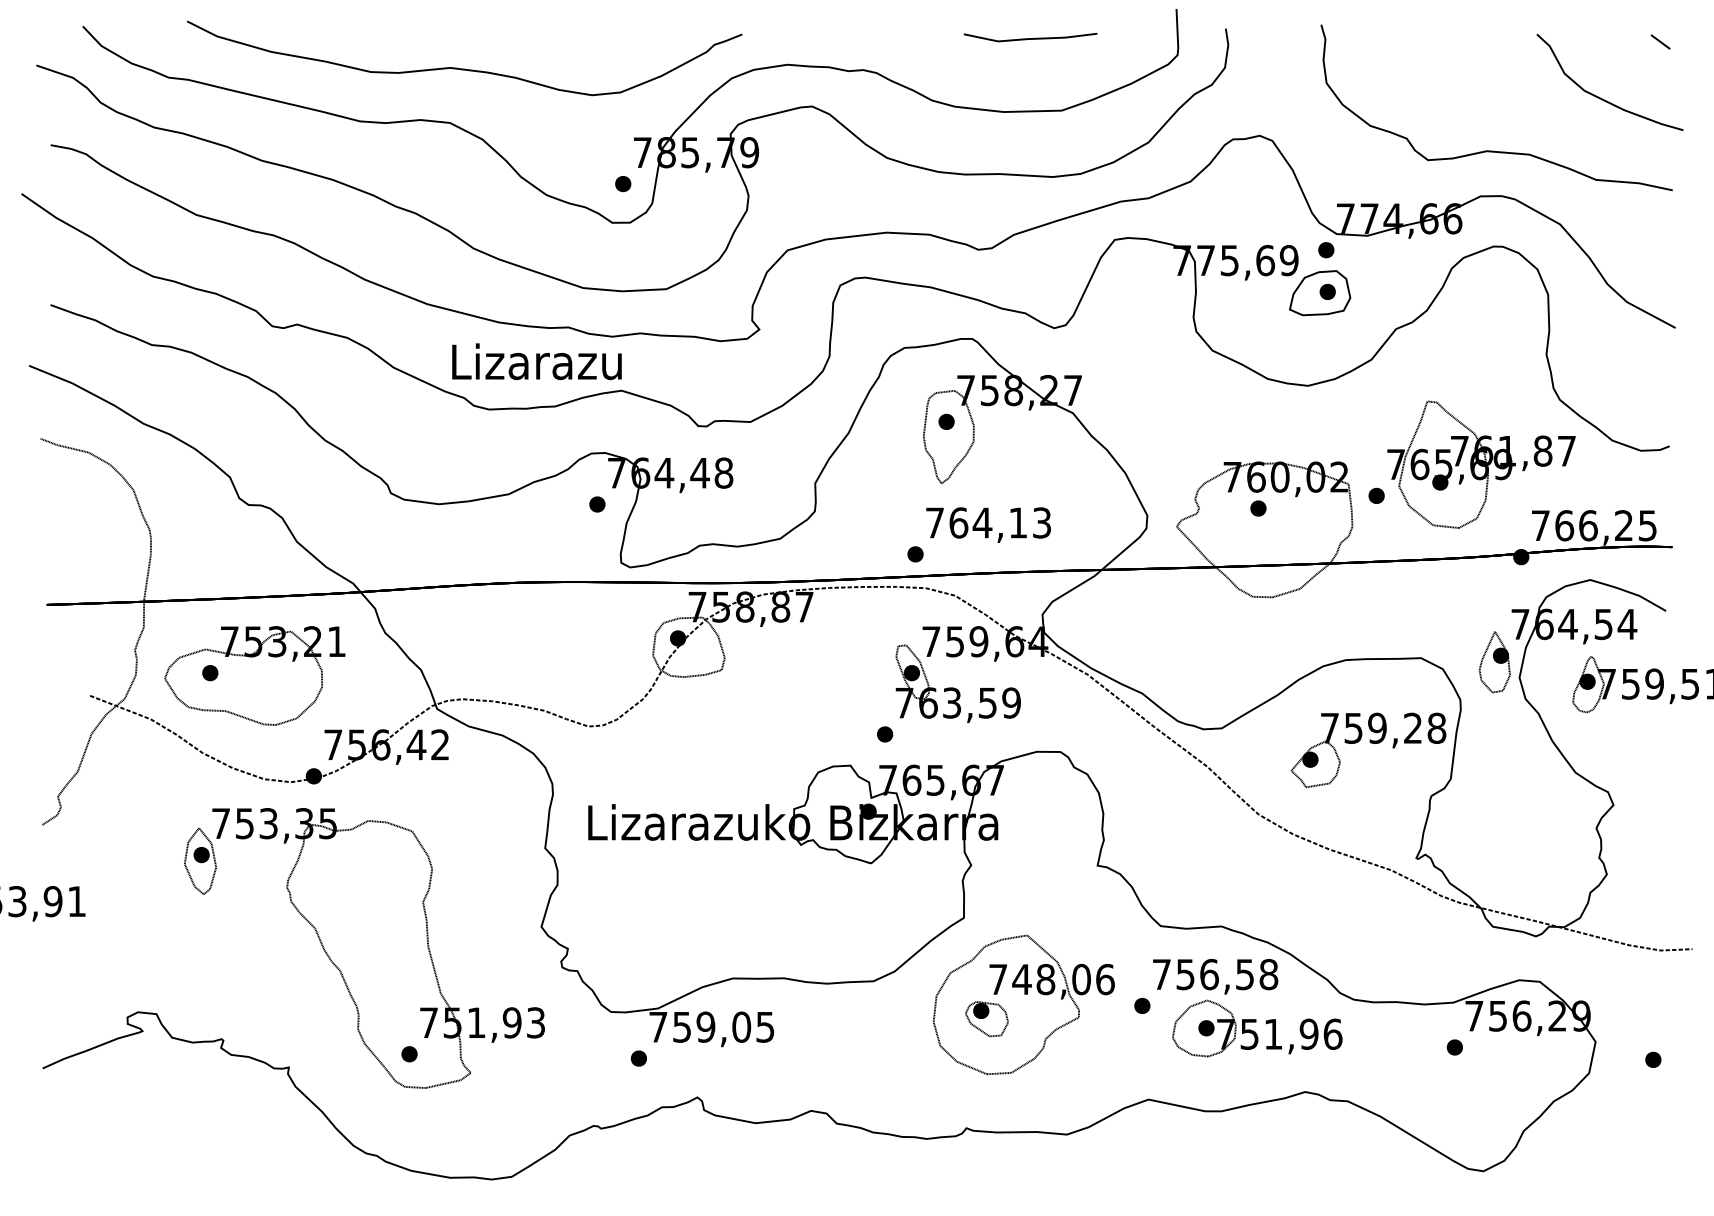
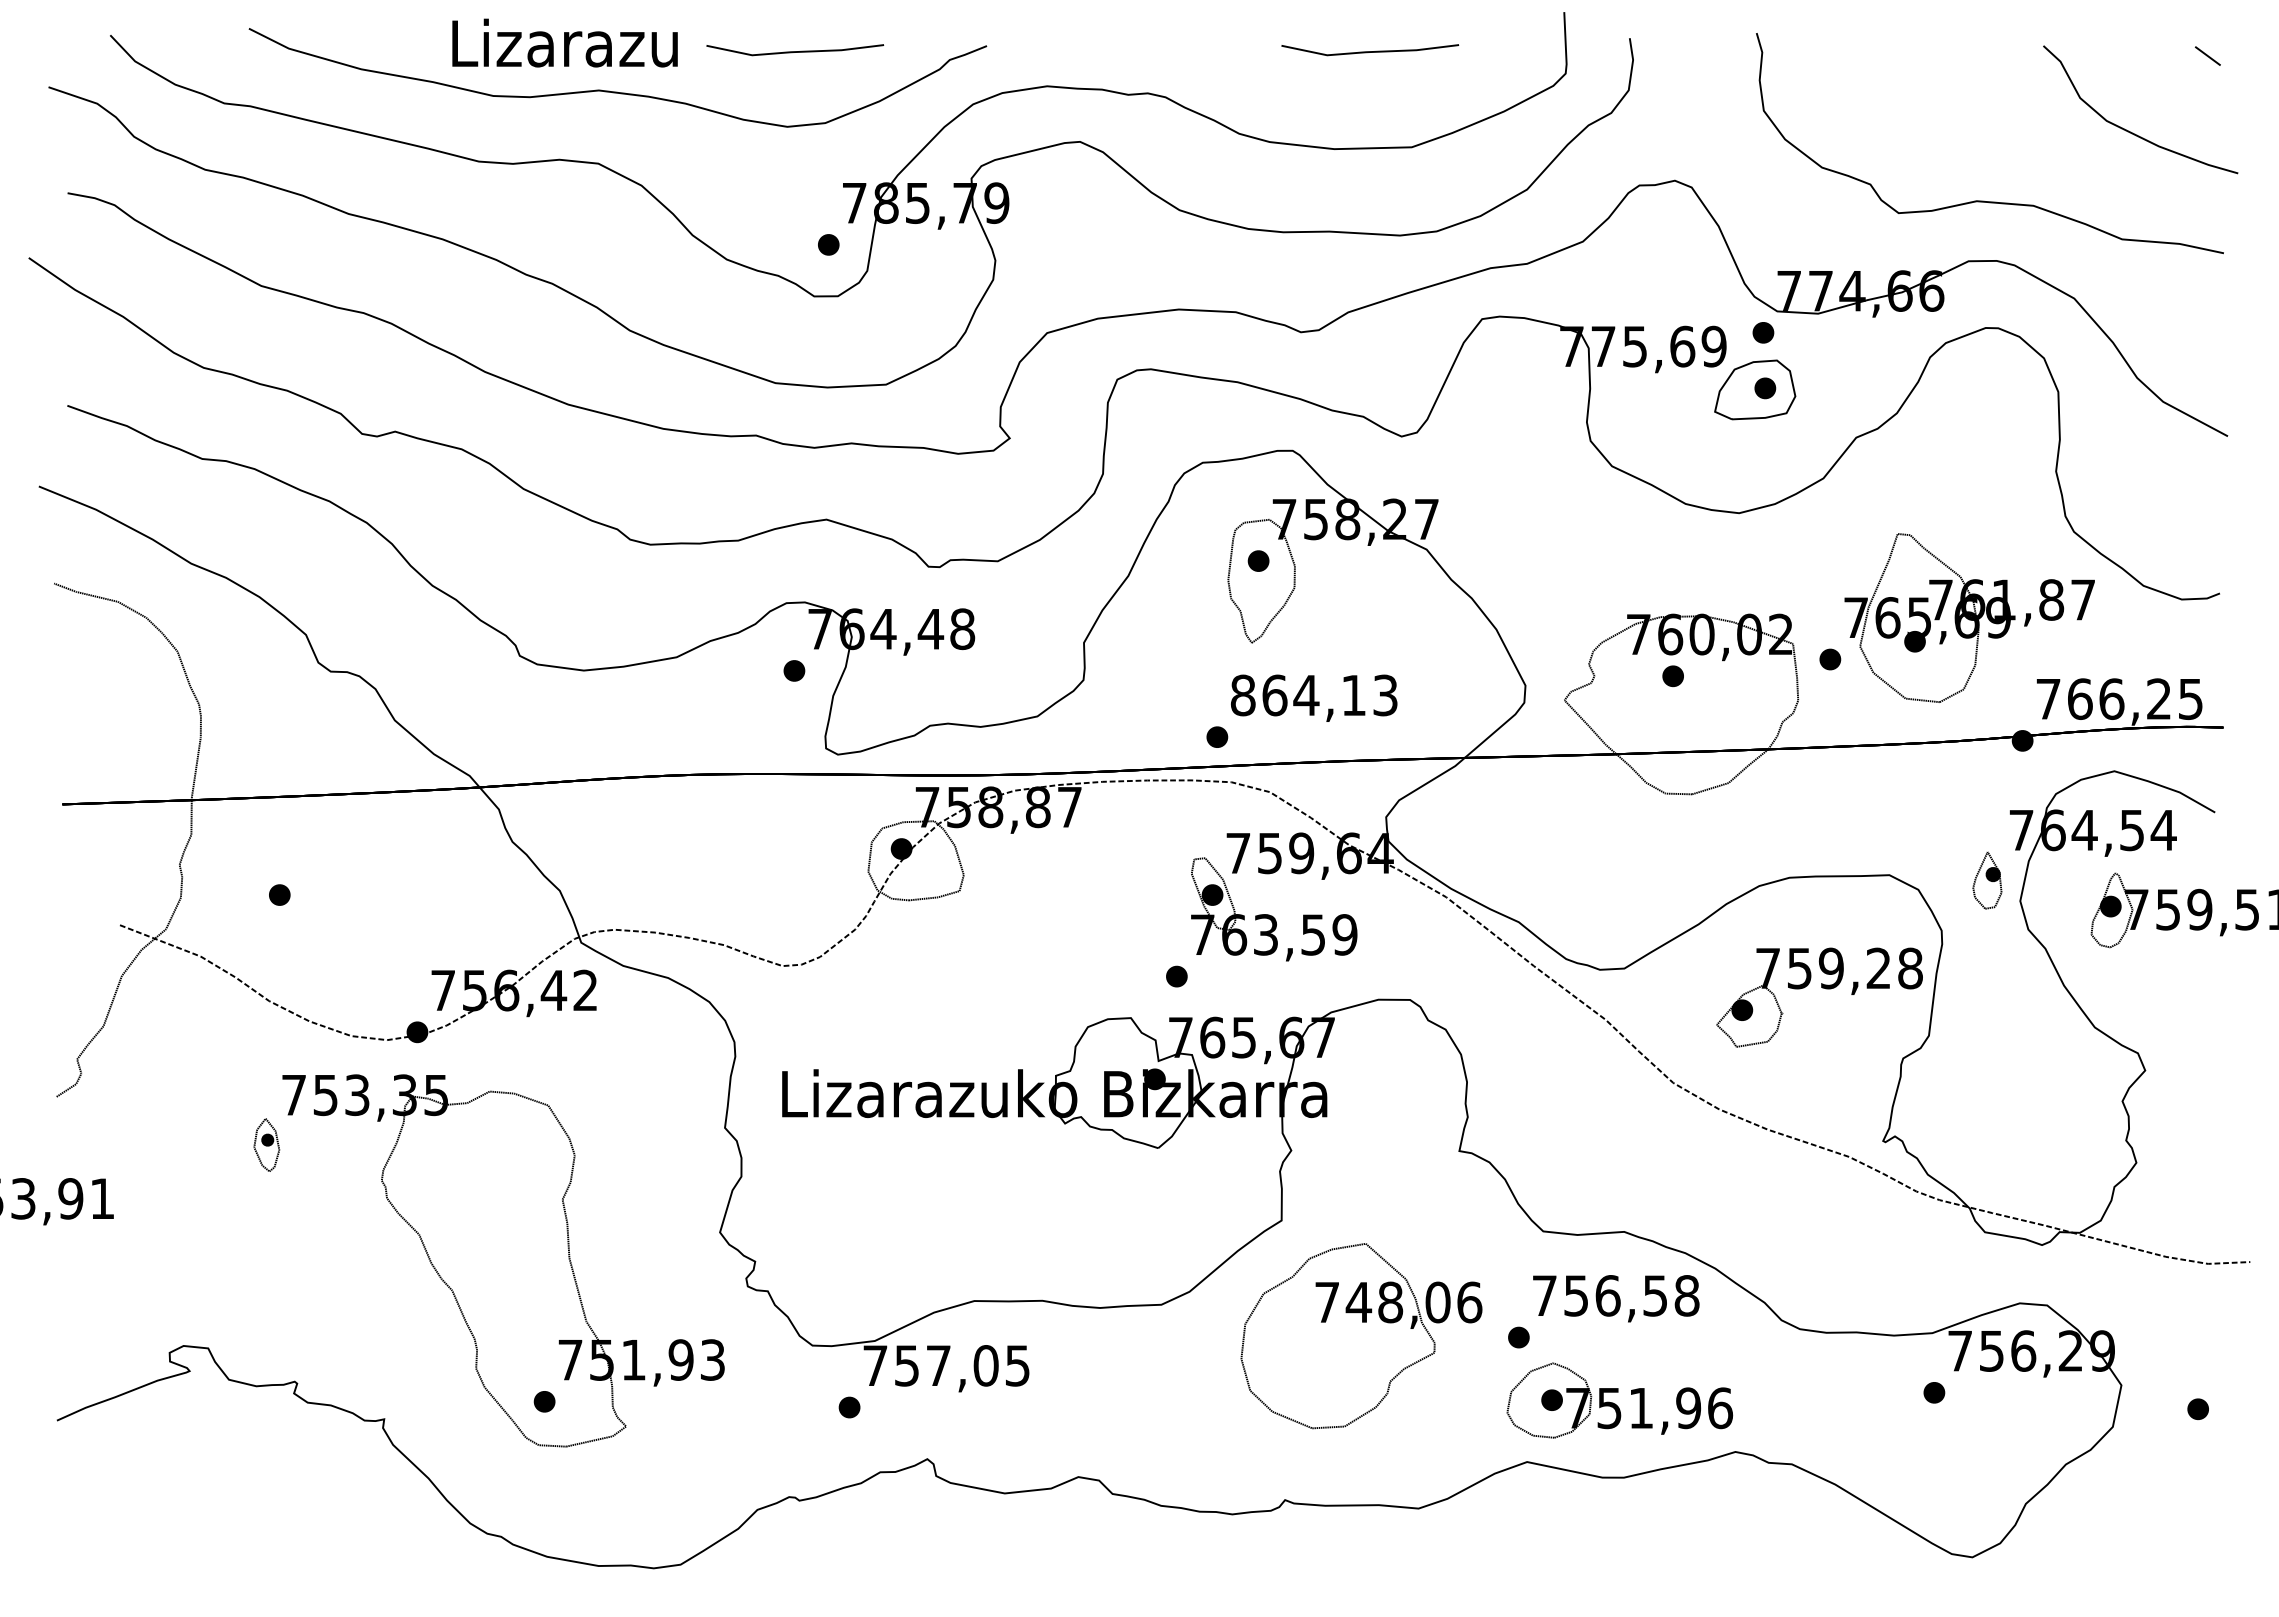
line: (598, 38) -> (795, 51), added
text: (536, 361) -> (564, 42), moved
text: (934, 523) -> (1242, 695), 764,13 -> 864,13
part: (1494, 662) -> (1987, 880), size x0.7
part: (254, 675) -> (338, 898), removed
part: (200, 860) -> (266, 1144), size x0.6
part: (987, 1018) -> (1312, 1354), removed
text: (705, 1026) -> (938, 1365), 759,05 -> 757,05
part: (1257, 1028) -> (1619, 1400), moved

